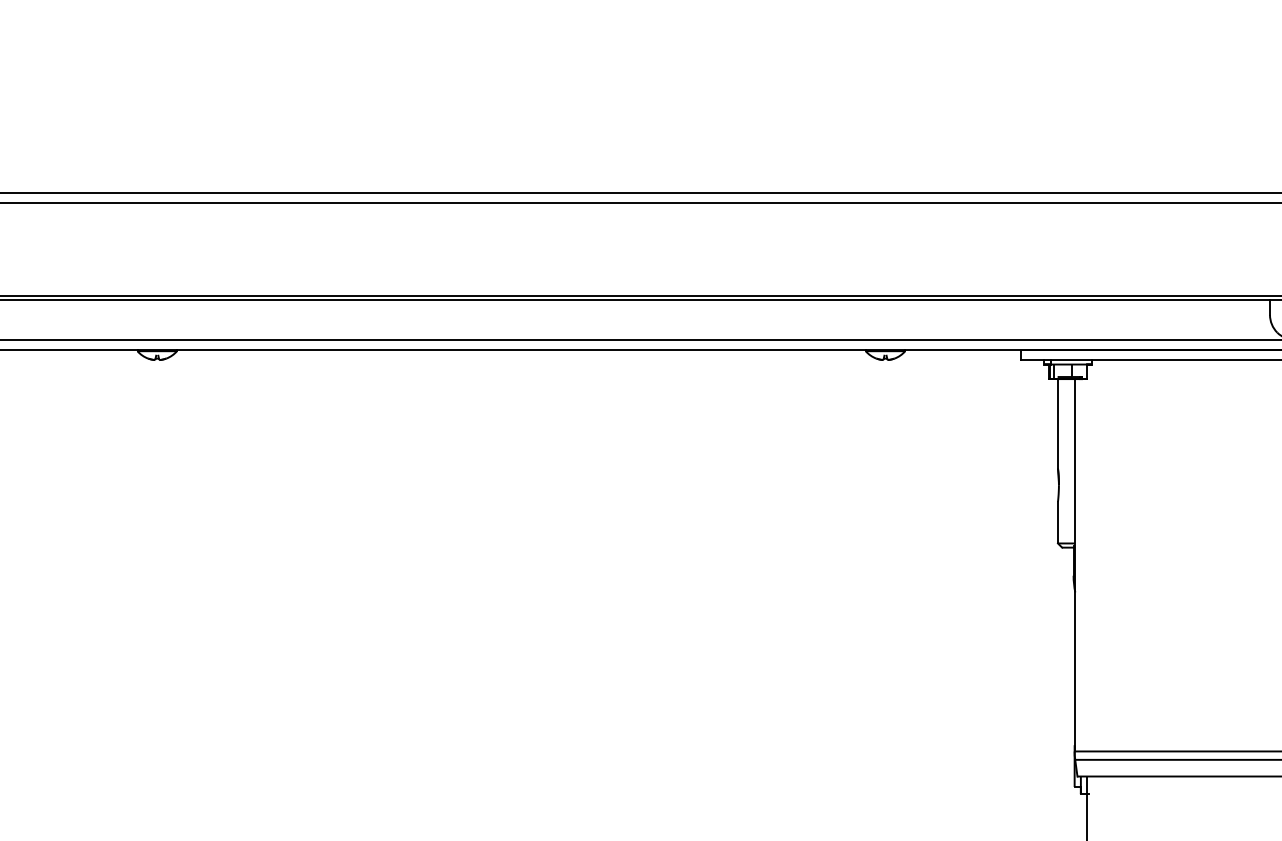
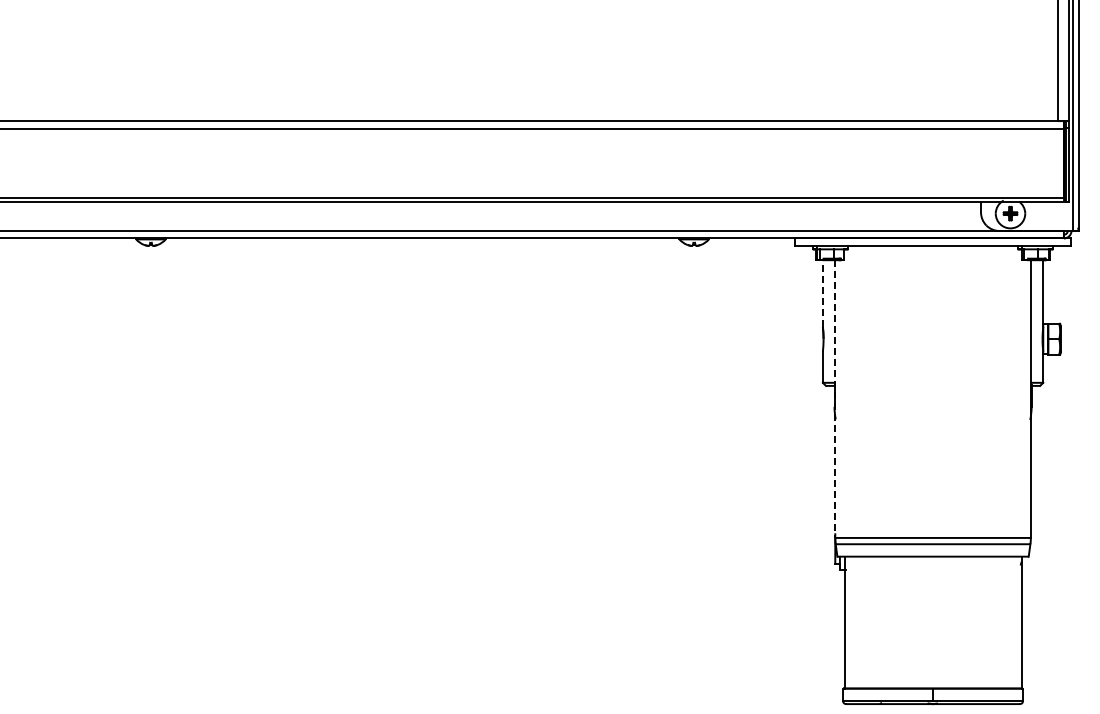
line: (1057, 423) -> (822, 293), solid -> dashed
line: (1074, 565) -> (835, 399), solid -> dashed

